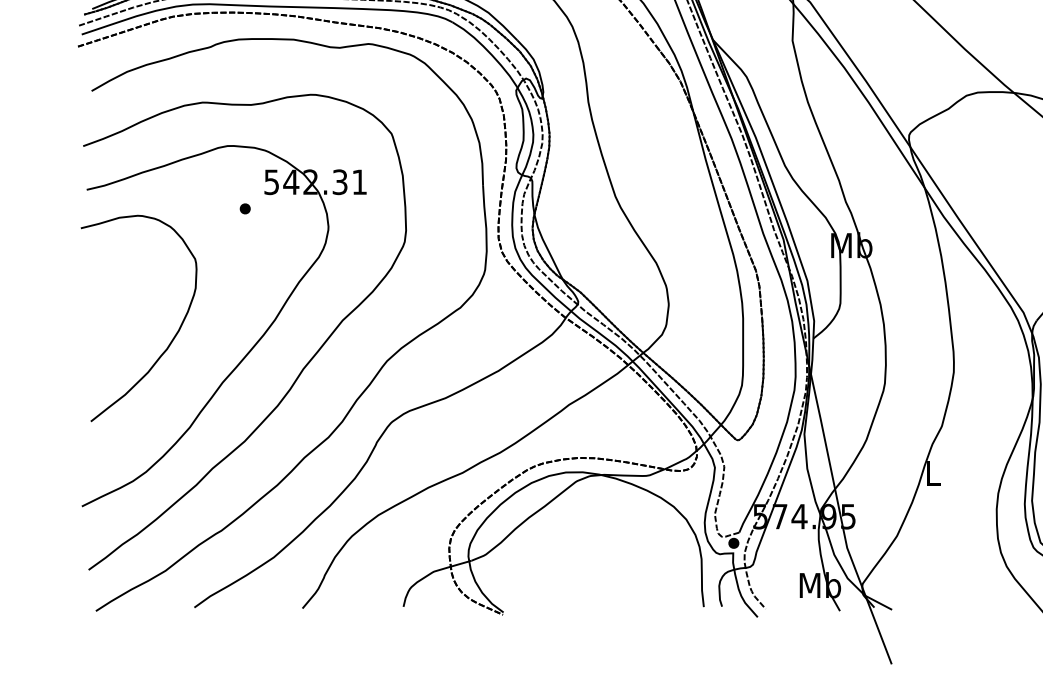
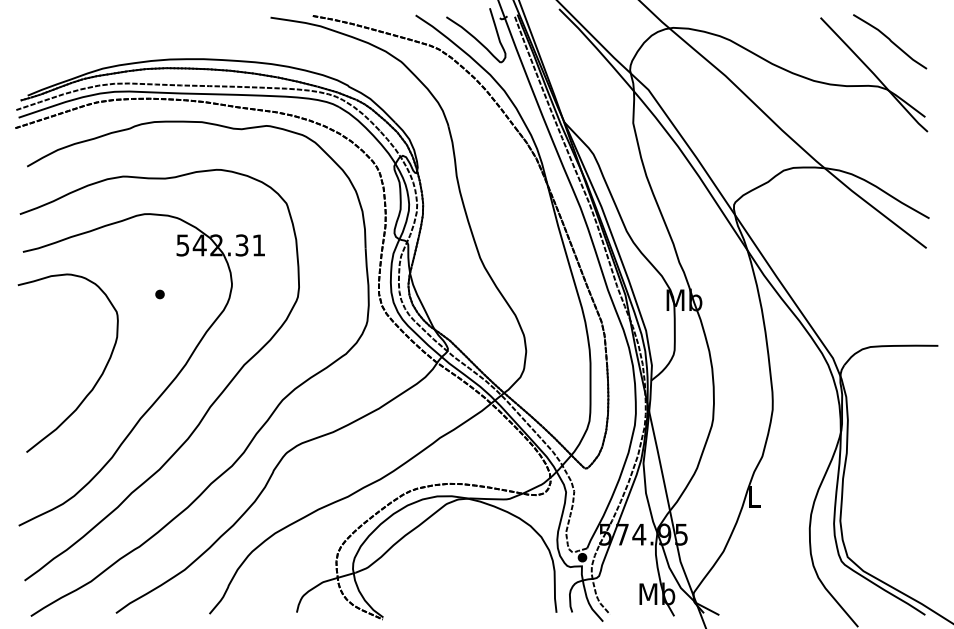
part: (244, 208) -> (159, 294), moved

